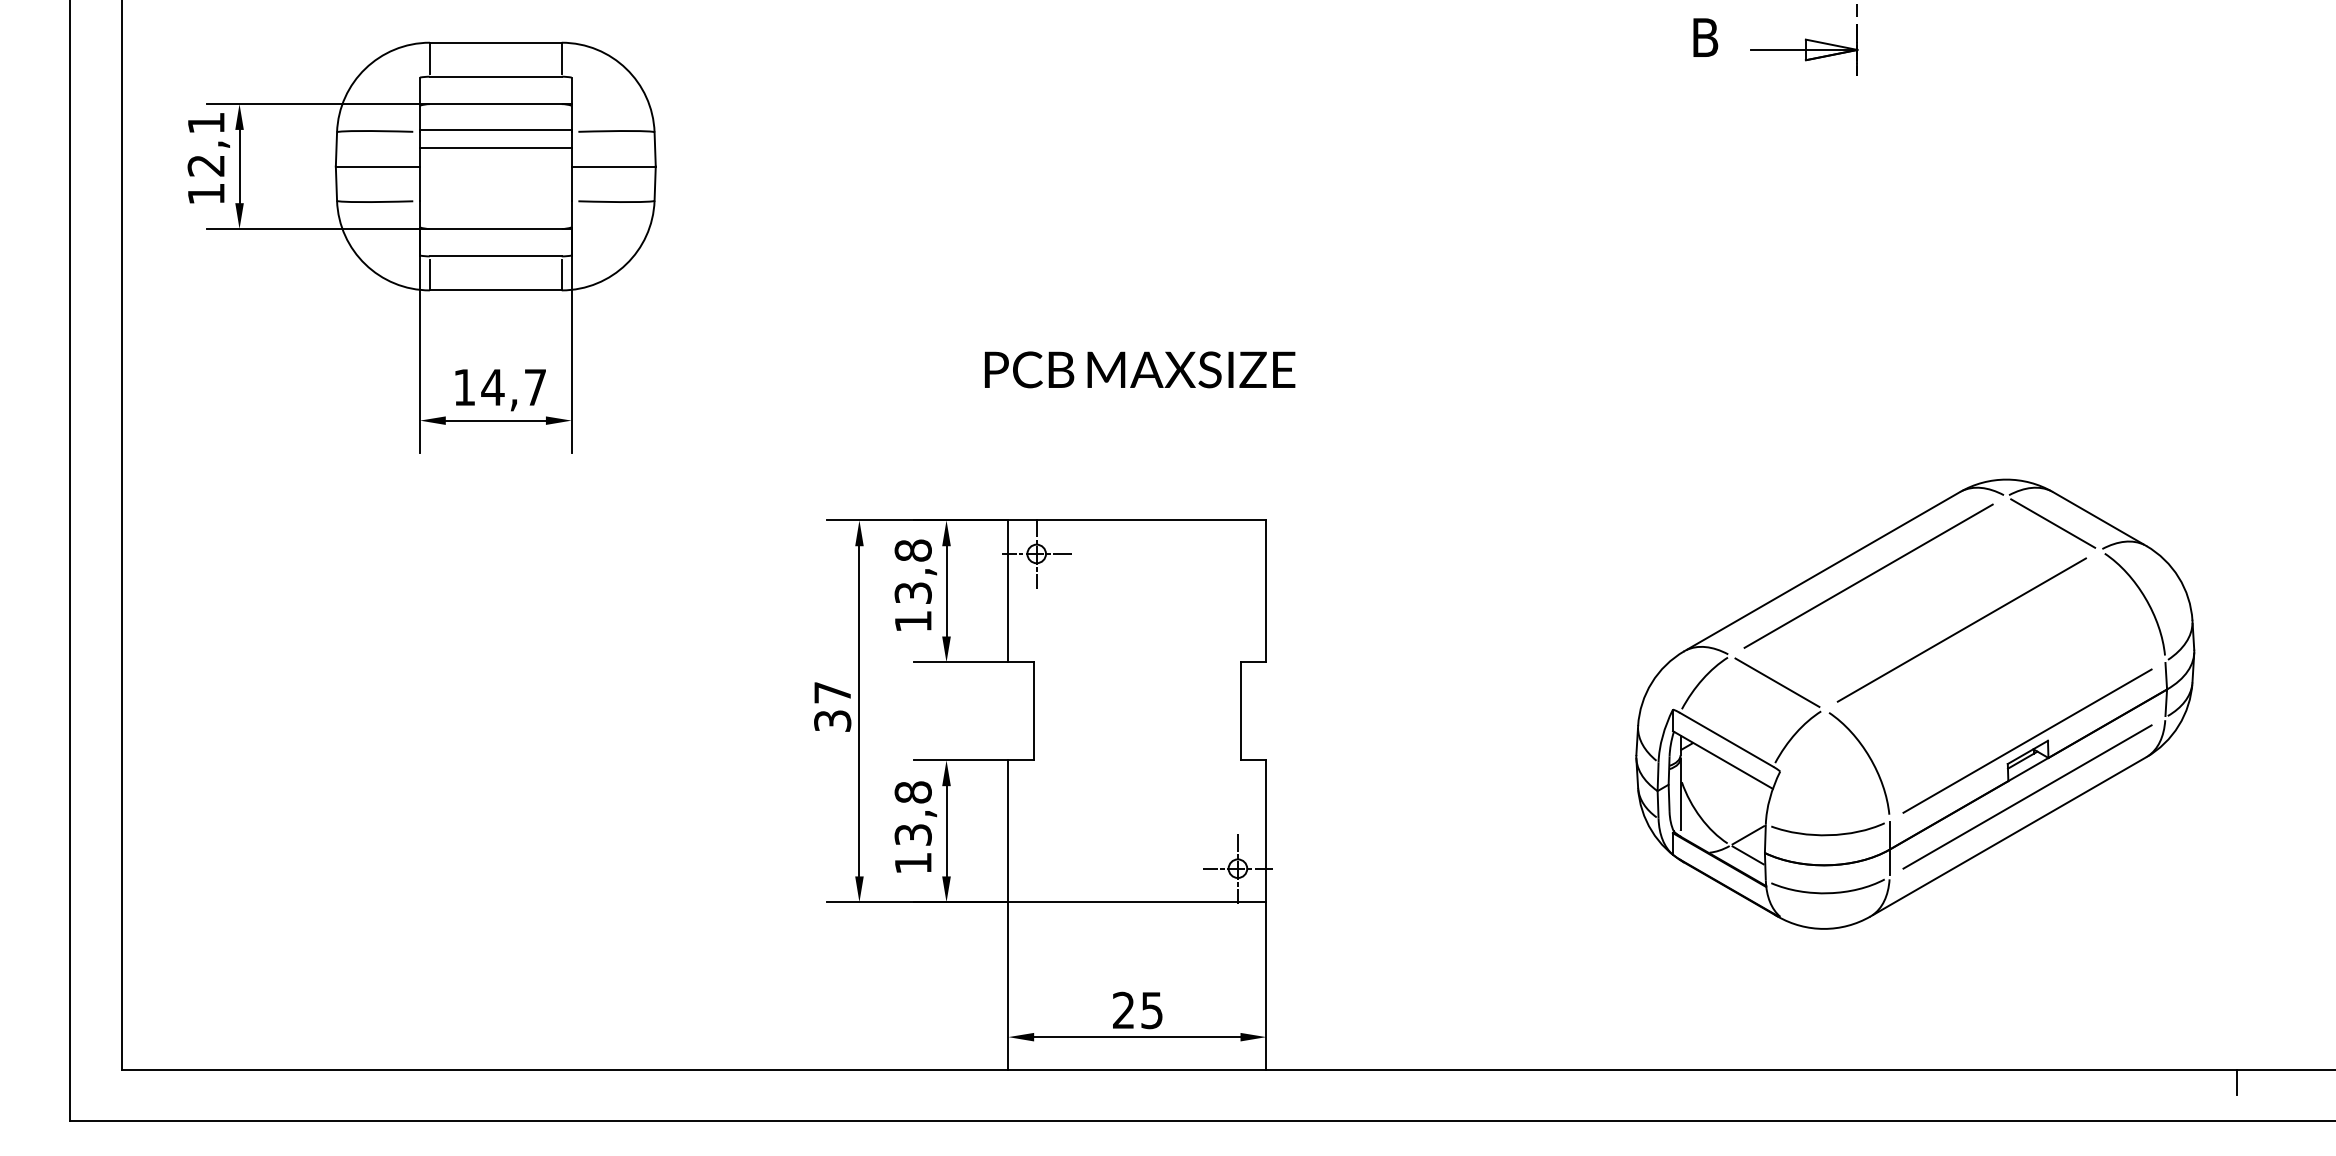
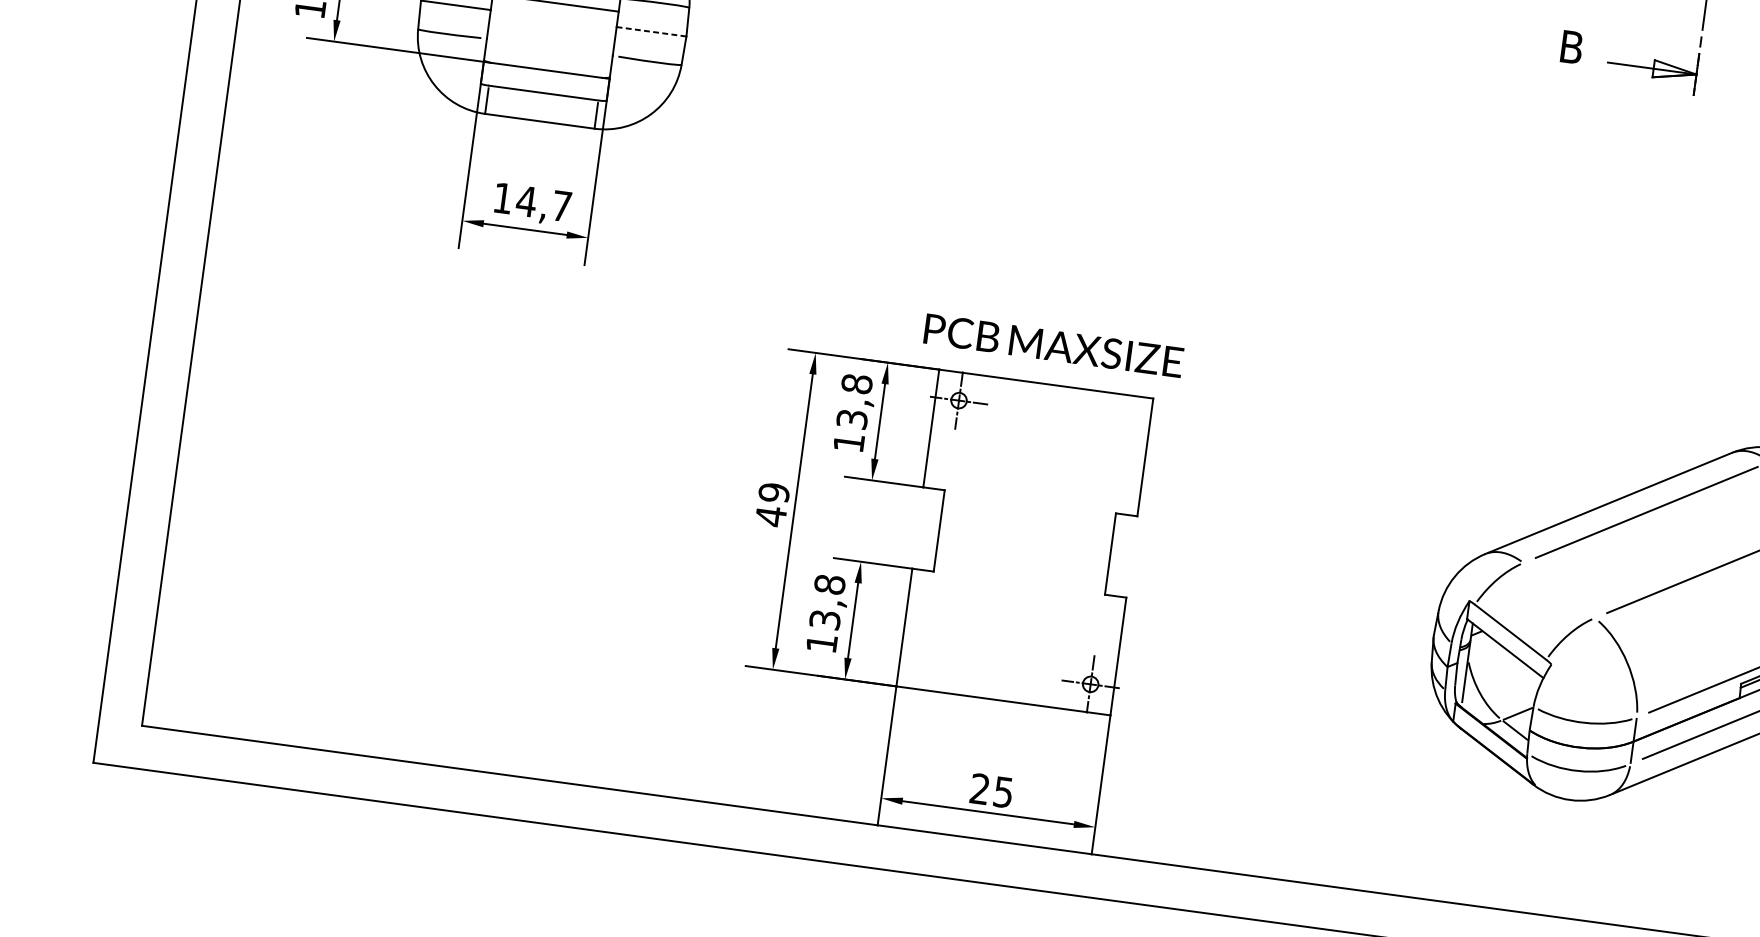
line: (614, 166) -> (652, 31), solid -> dashed
text: (1140, 369) -> (1054, 345), moved
line: (1777, 682) -> (1559, 590), removed
text: (832, 707) -> (772, 505), 37 -> 49

